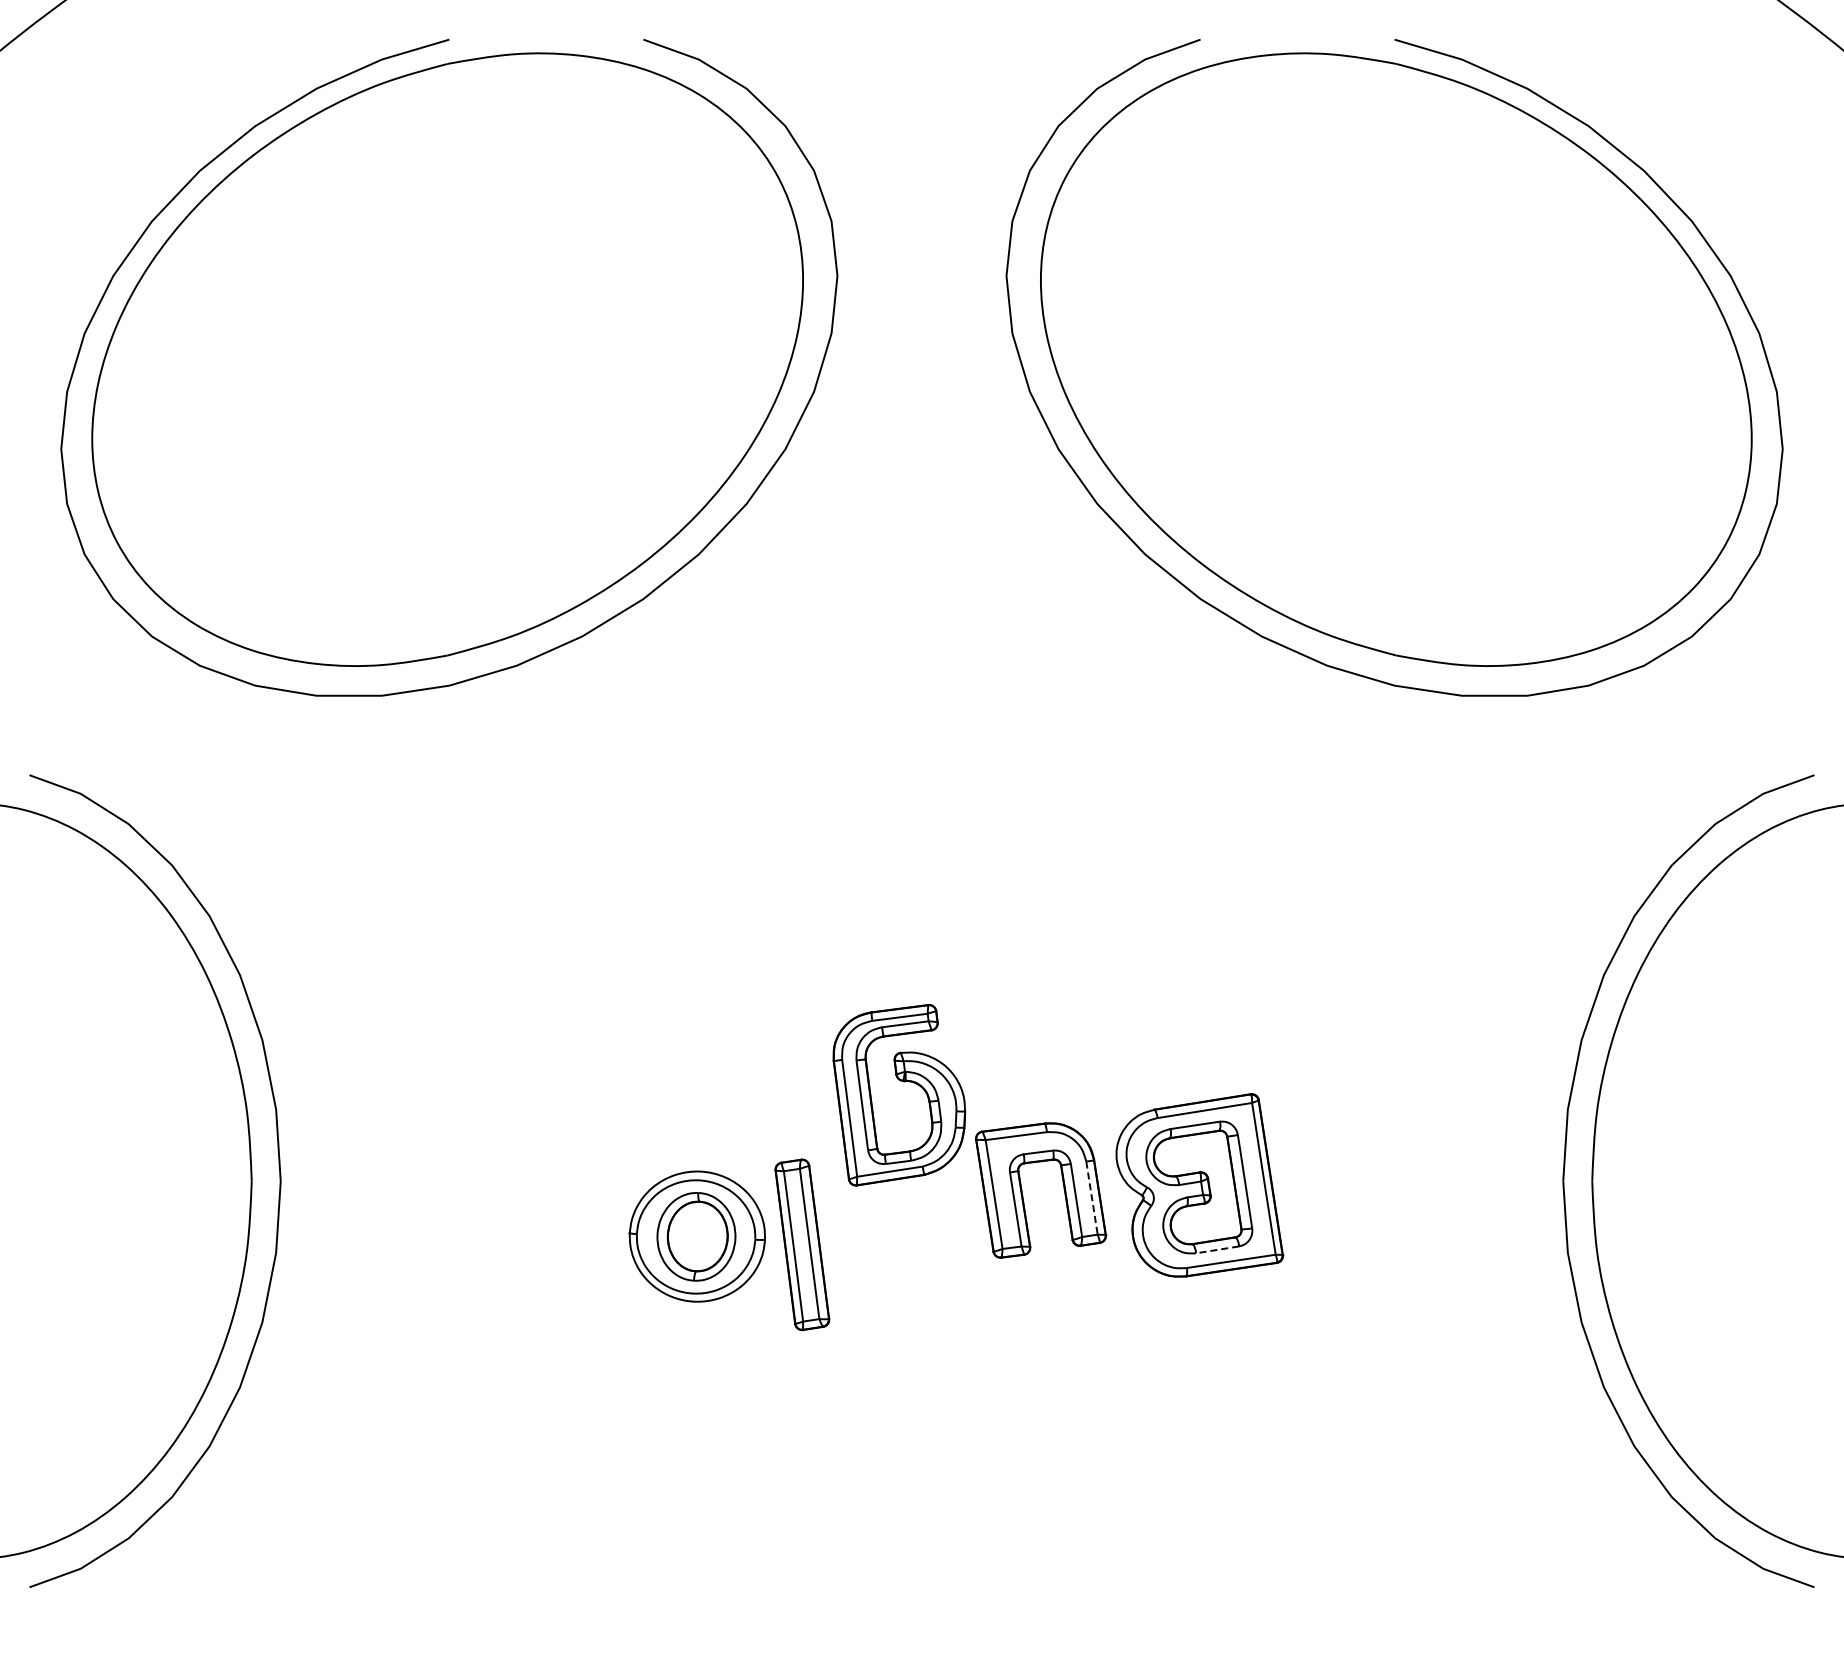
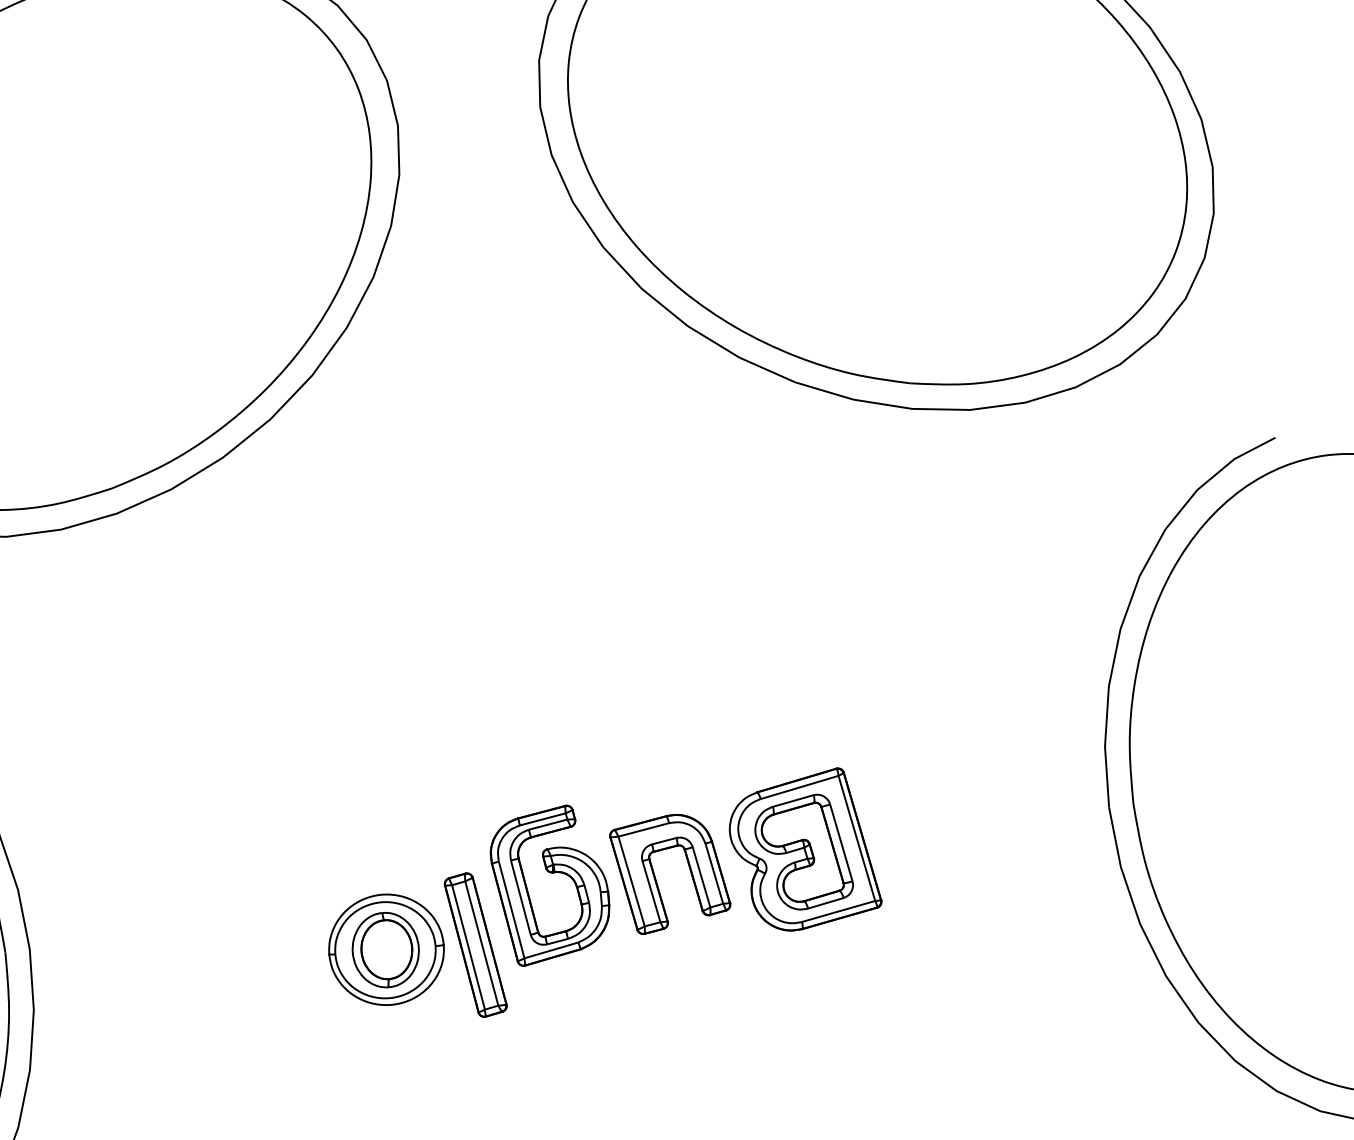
part: (904, 1082) -> (553, 873), moved
line: (1092, 1198) -> (714, 873), dashed -> solid
line: (1217, 1249) -> (825, 903), dashed -> solid

